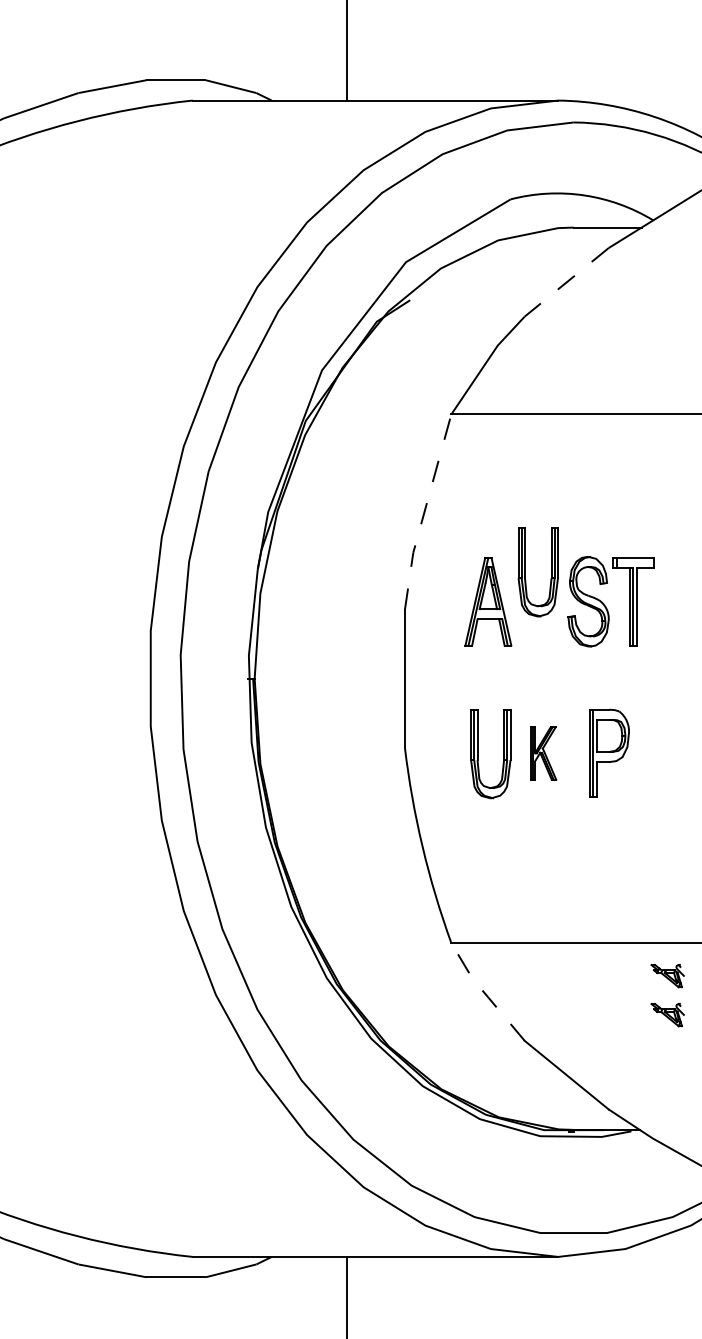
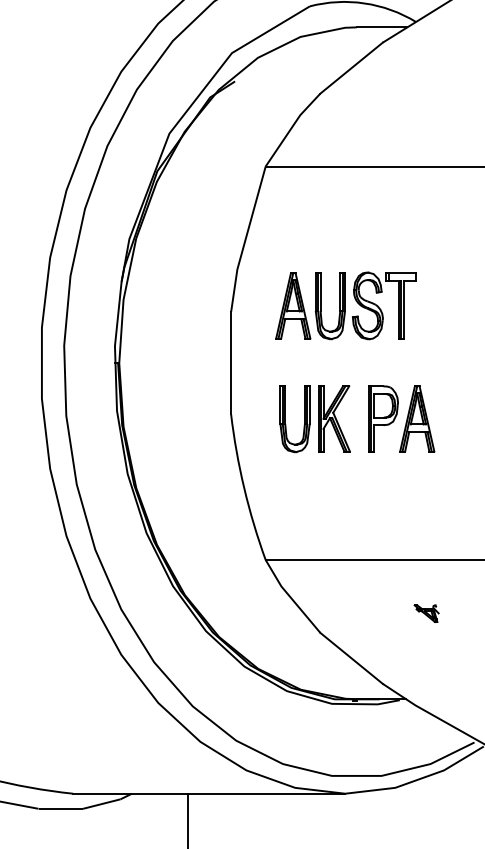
line: (566, 282) -> (351, 68), dashed -> solid
line: (424, 511) -> (245, 238), dashed -> solid
part: (525, 572) -> (320, 306), moved
part: (543, 753) -> (334, 418), size x1.67
part: (654, 753) -> (416, 418), added
part: (667, 975) -> (426, 584), removed
line: (484, 993) -> (290, 597), dashed -> solid

